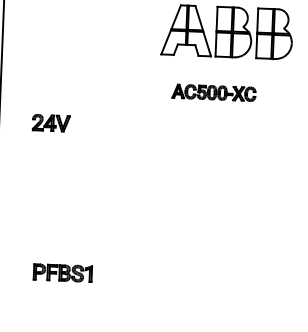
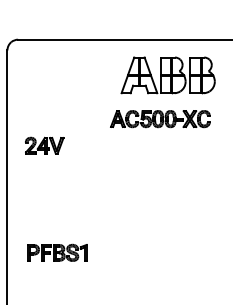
part: (214, 93) -> (160, 119), size x1.67
part: (50, 122) -> (44, 145), size x1.43
part: (63, 272) -> (57, 252), size x1.43

